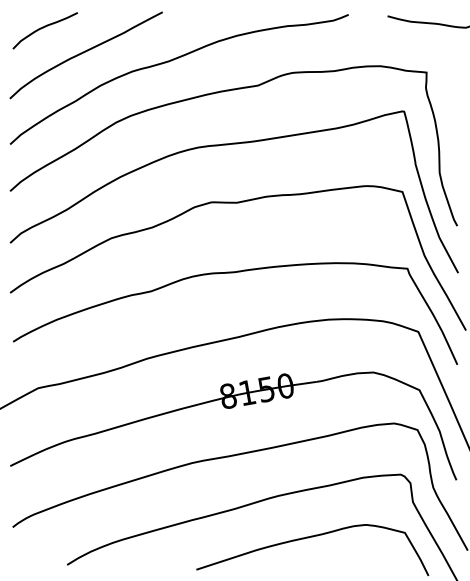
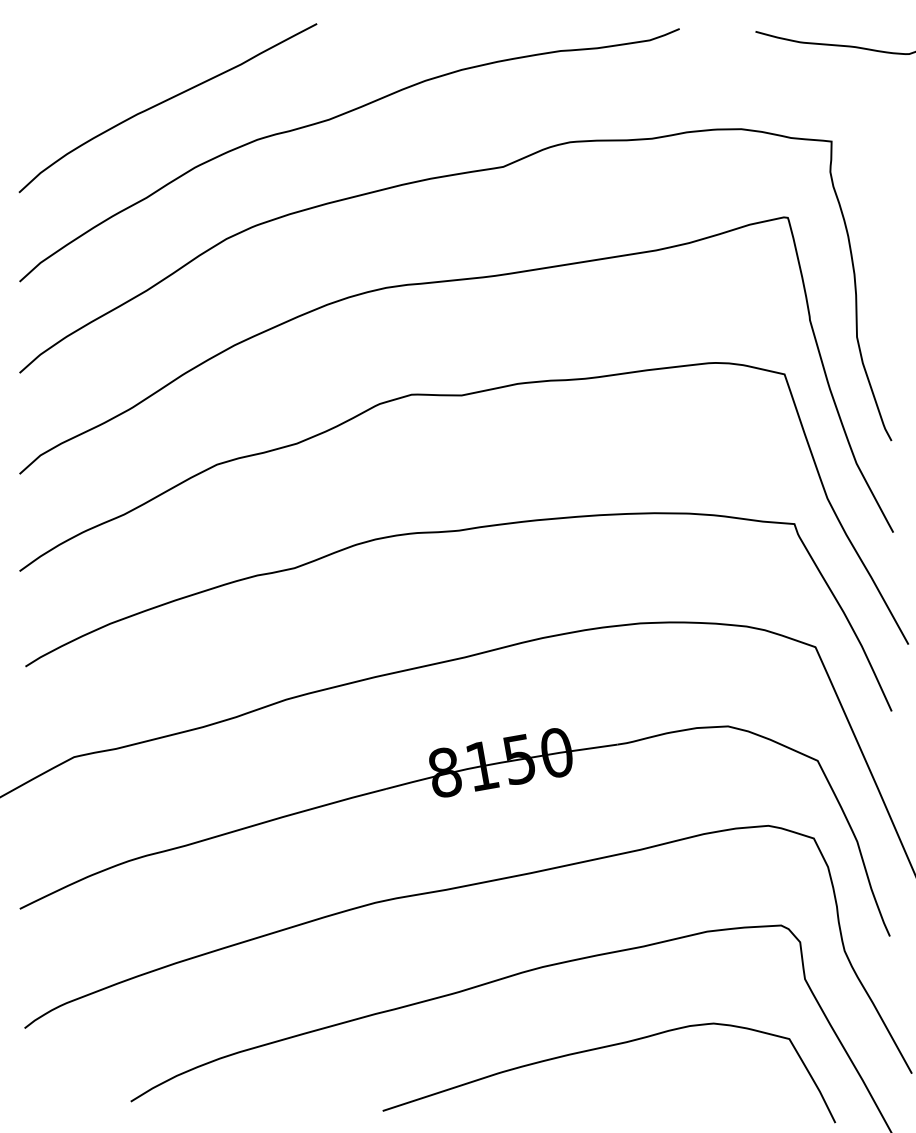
curve: (43, 28) -> (84, 55), removed

